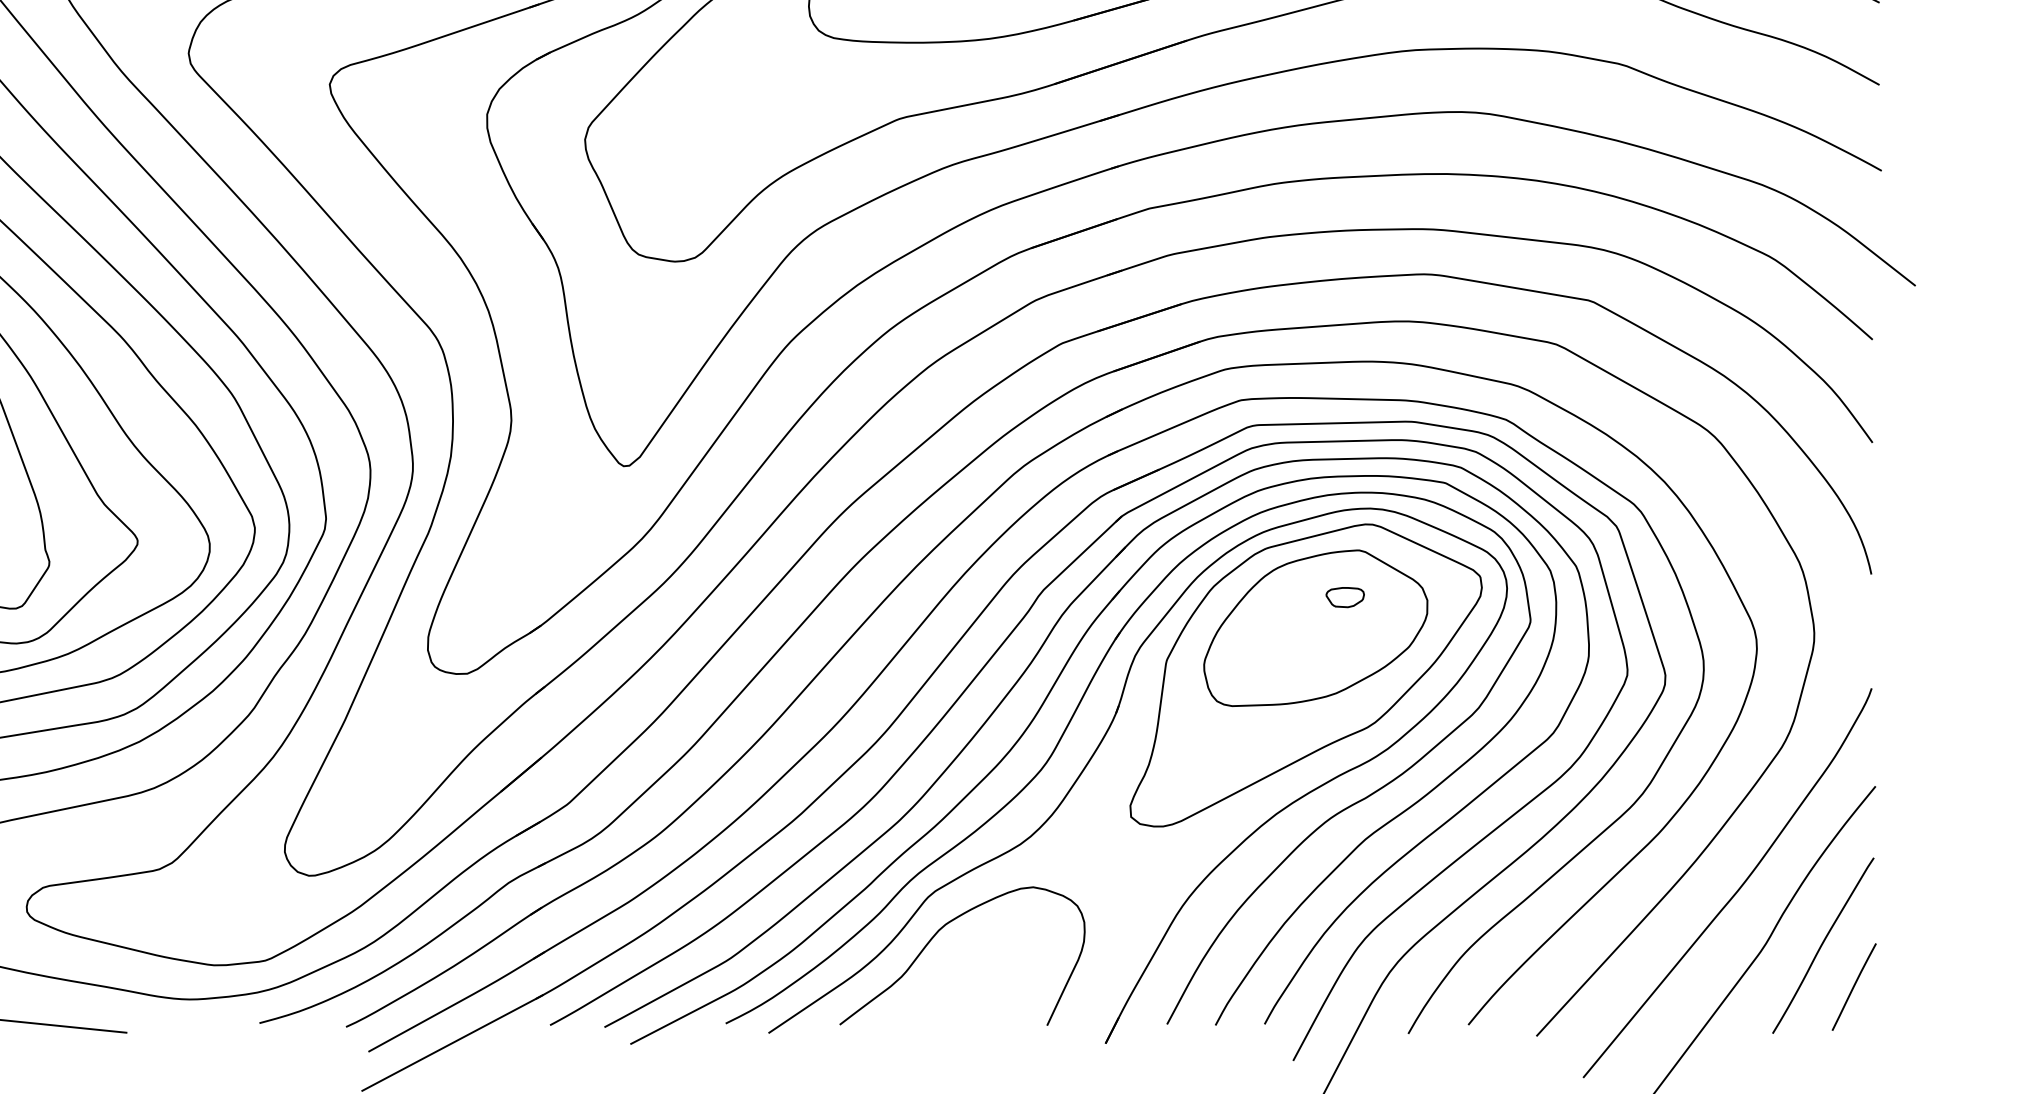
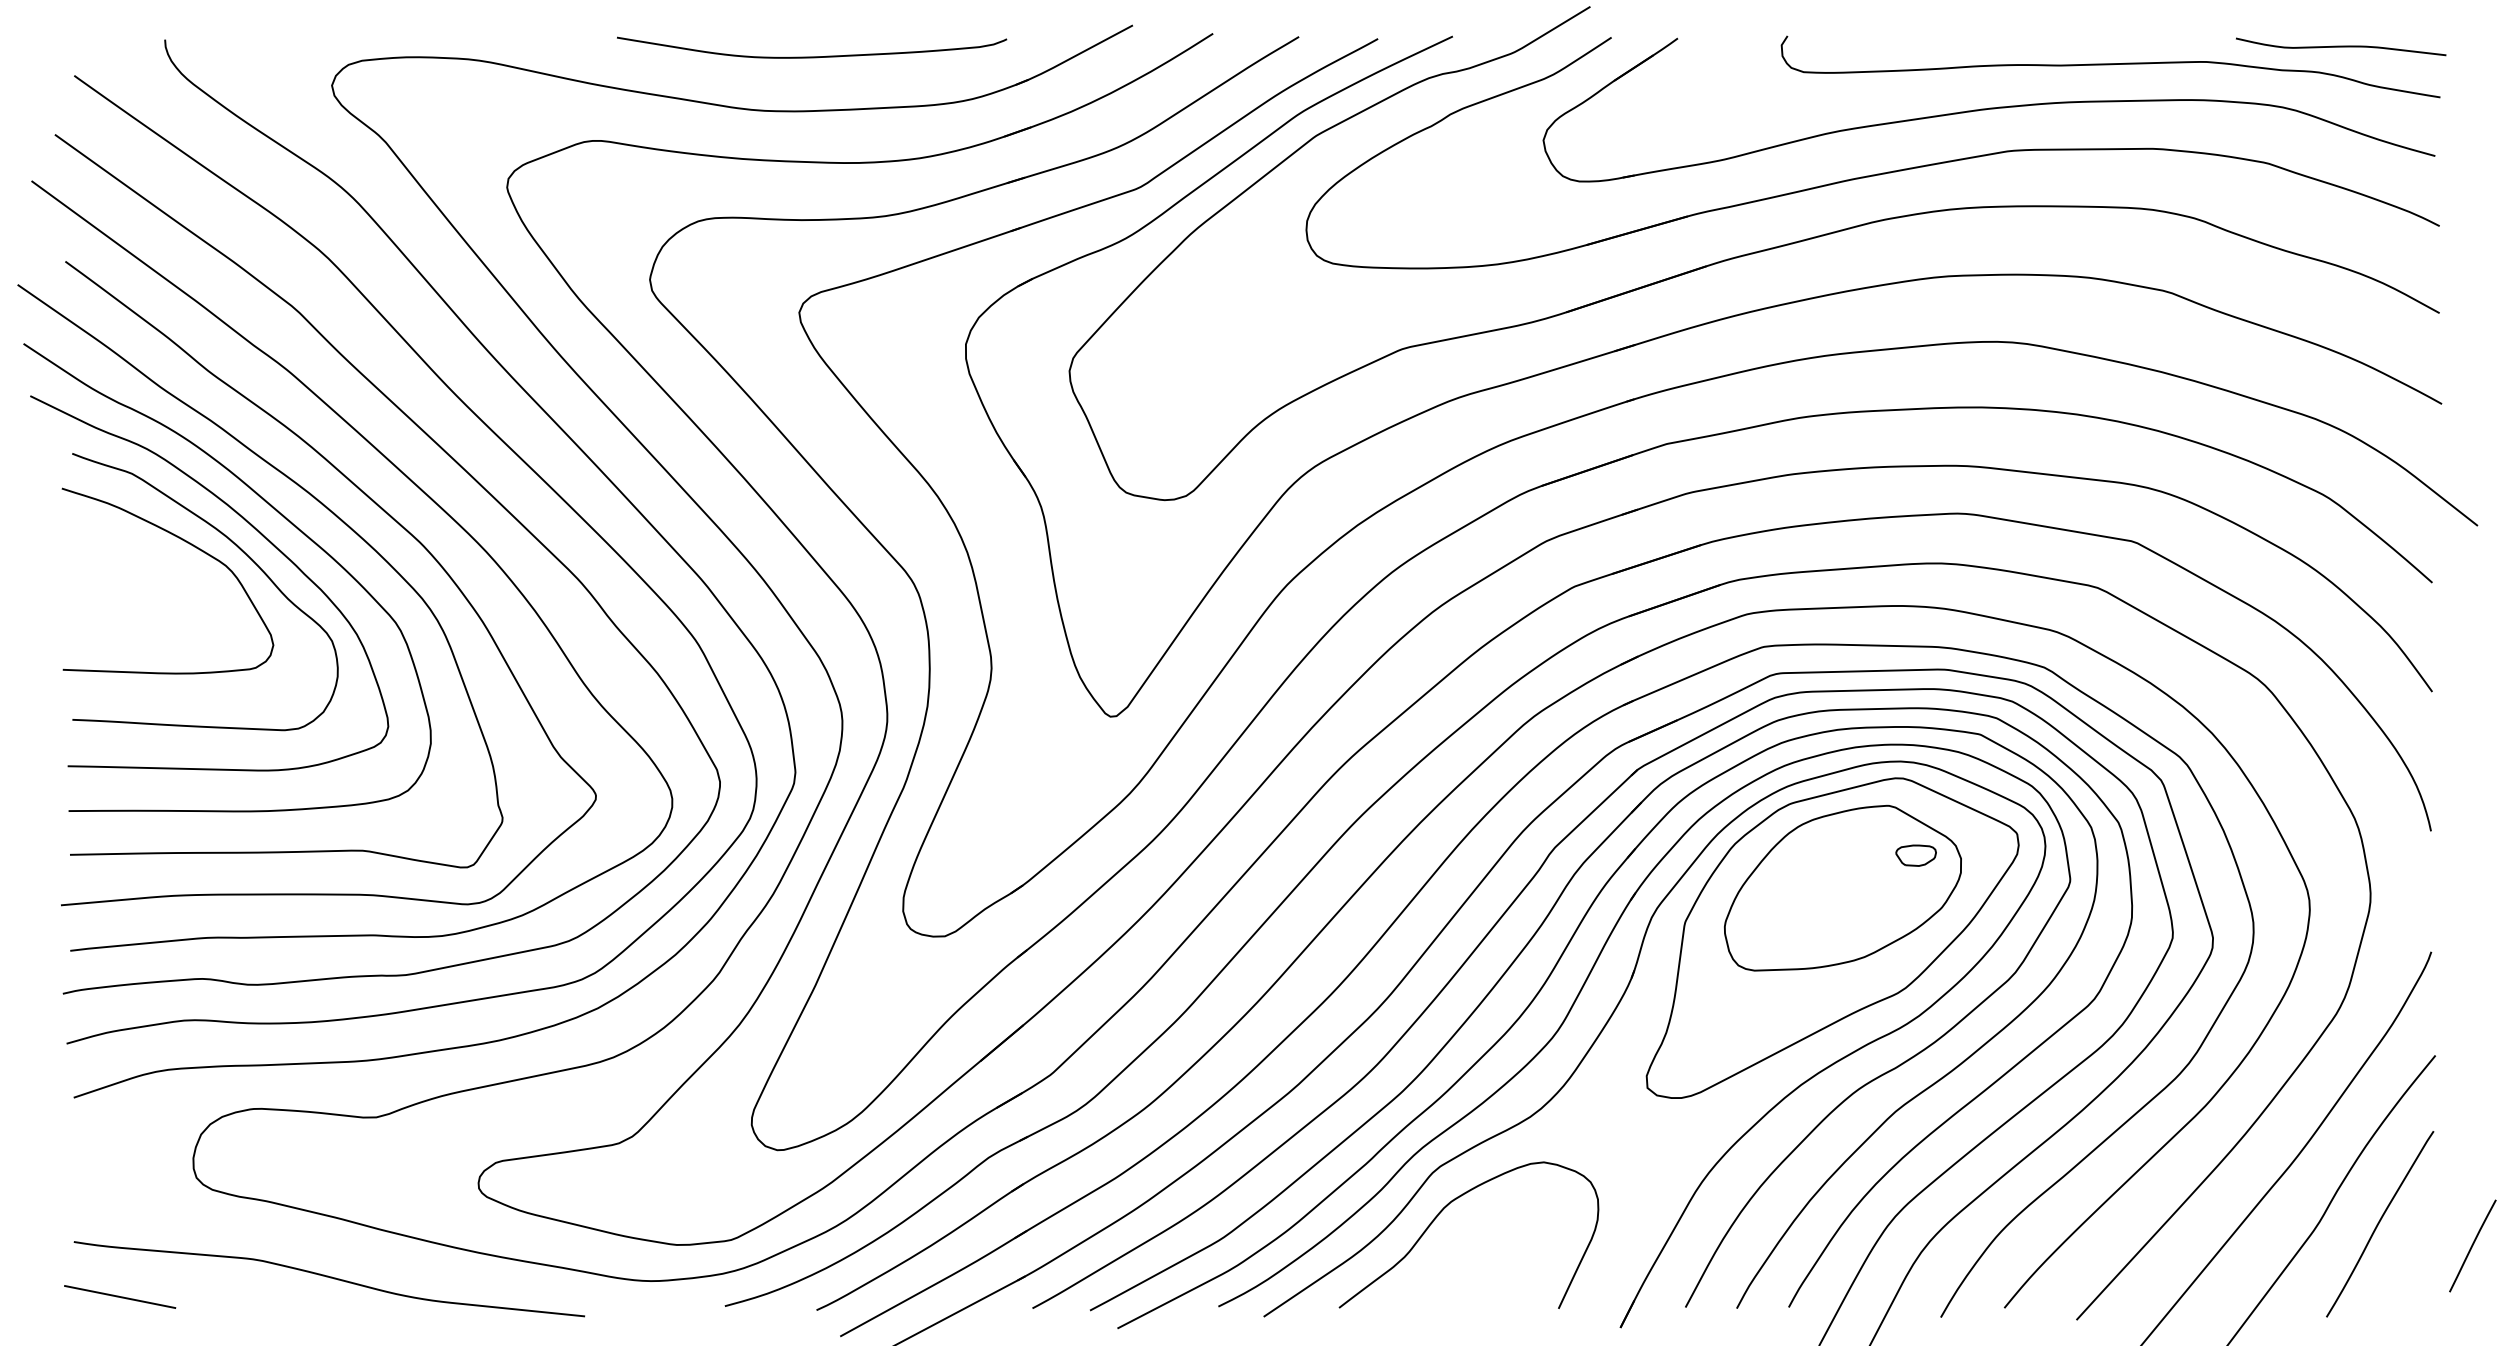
part: (1344, 597) -> (1915, 855), moved
line: (1853, 986) -> (2472, 1245), moved

